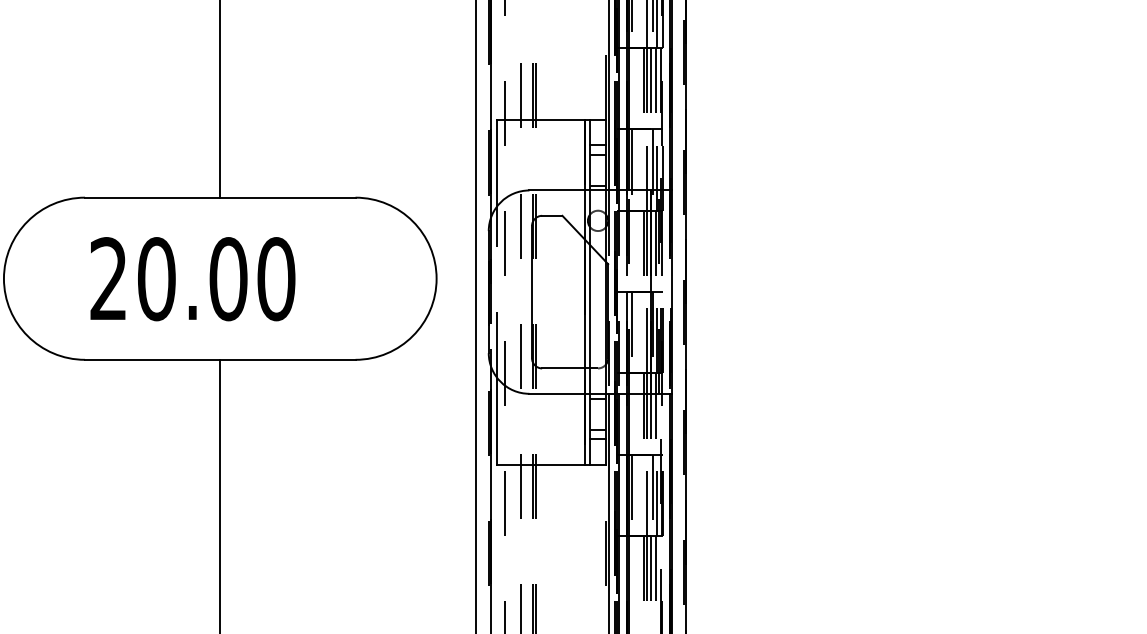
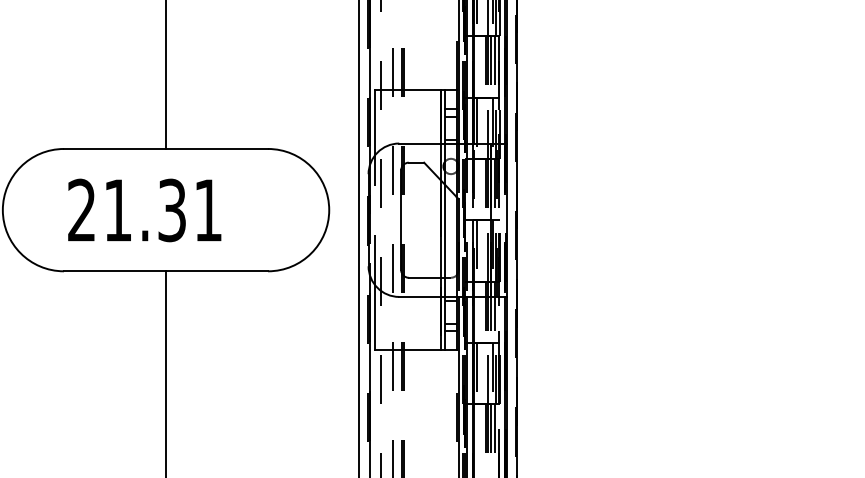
text: (216, 279) -> (163, 210), 20.00 -> 21.31

